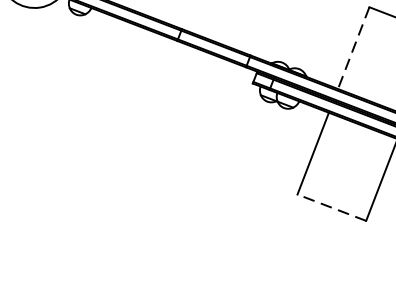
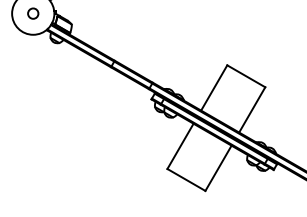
line: (352, 49) -> (213, 88), dashed -> solid
line: (331, 206) -> (186, 179), dashed -> solid

